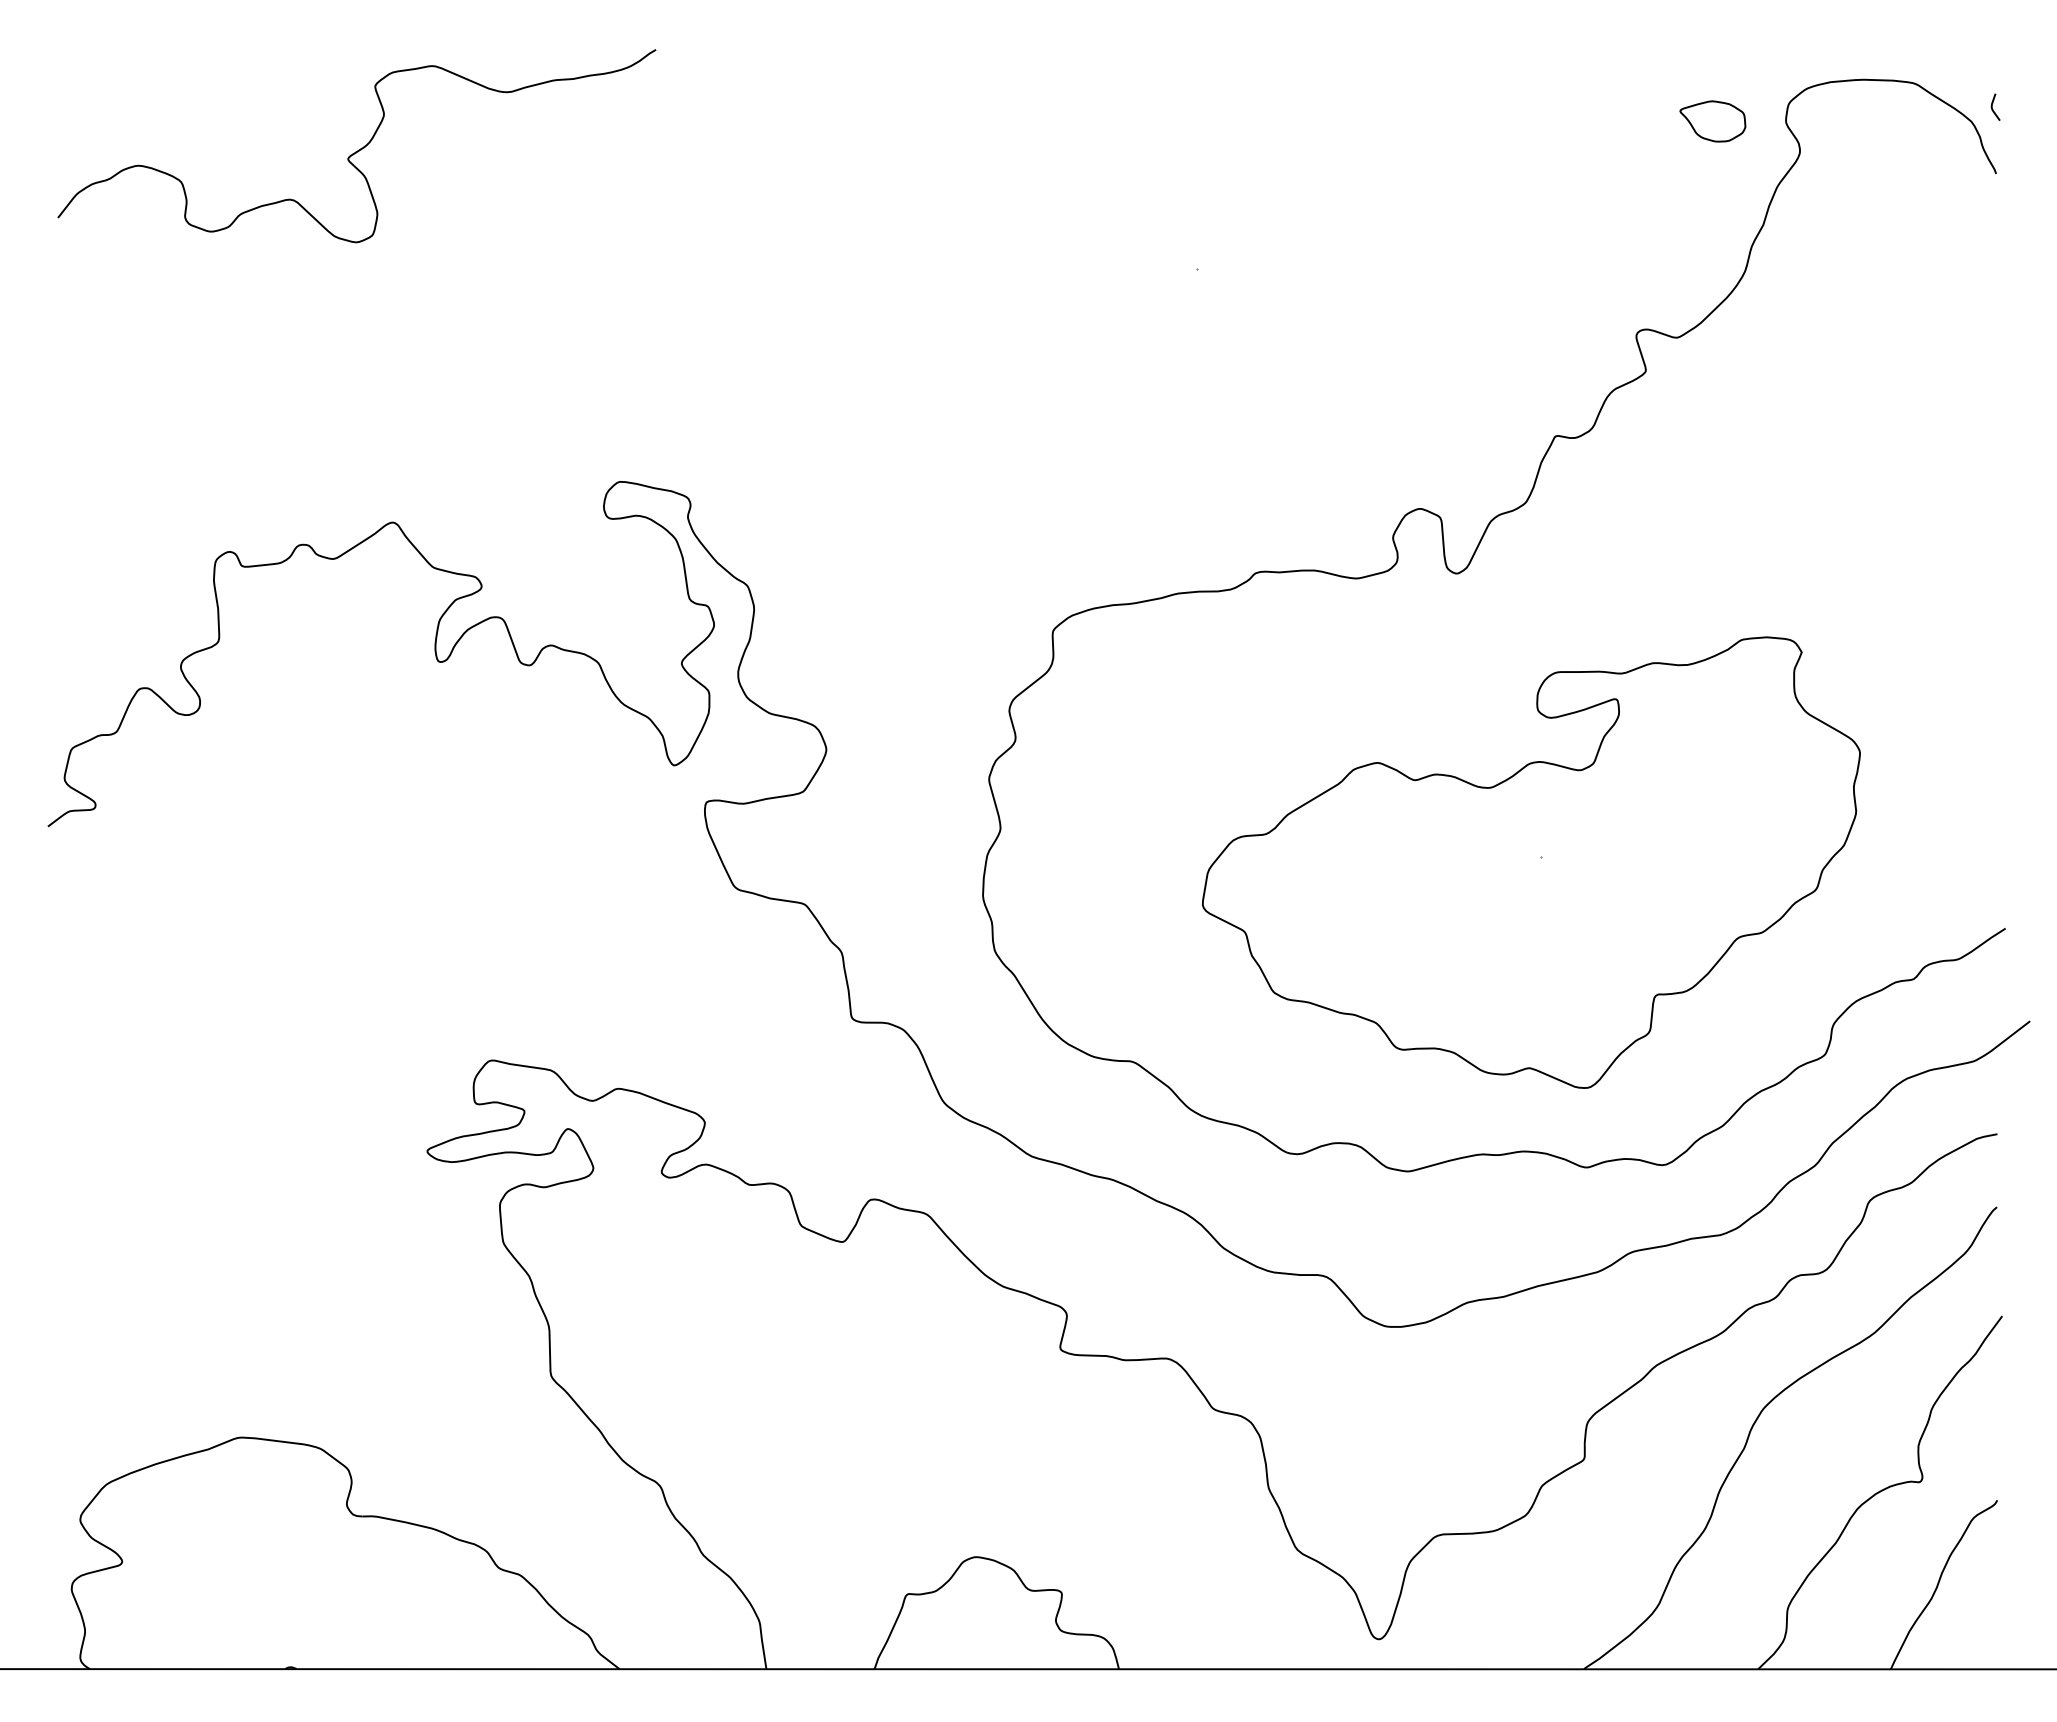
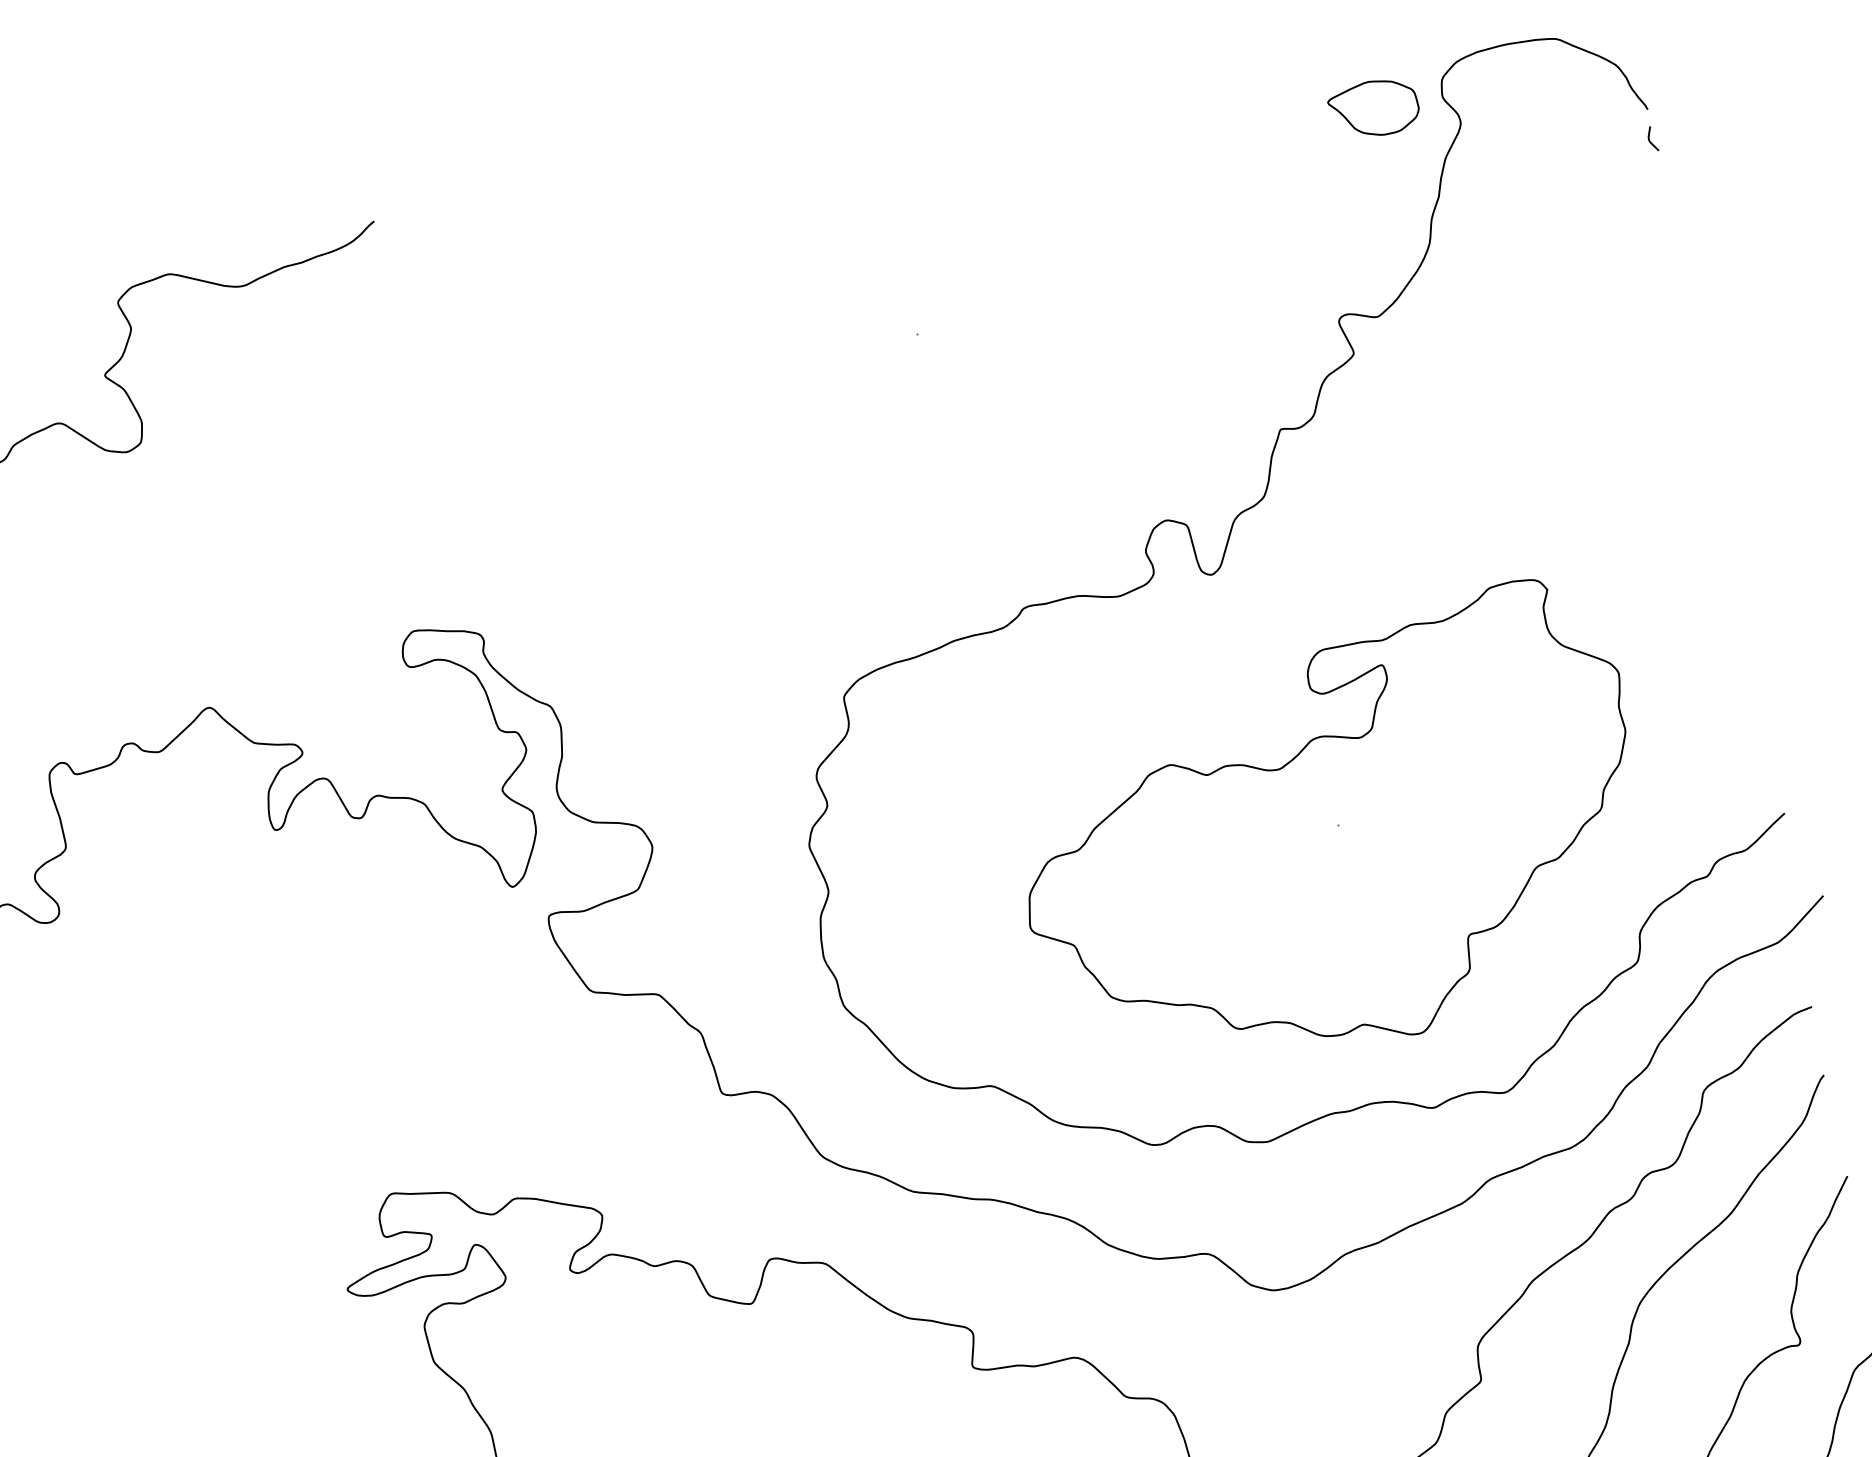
curve: (1992, 106) -> (1649, 138), moved
part: (1712, 121) -> (1373, 108), size x1.43

